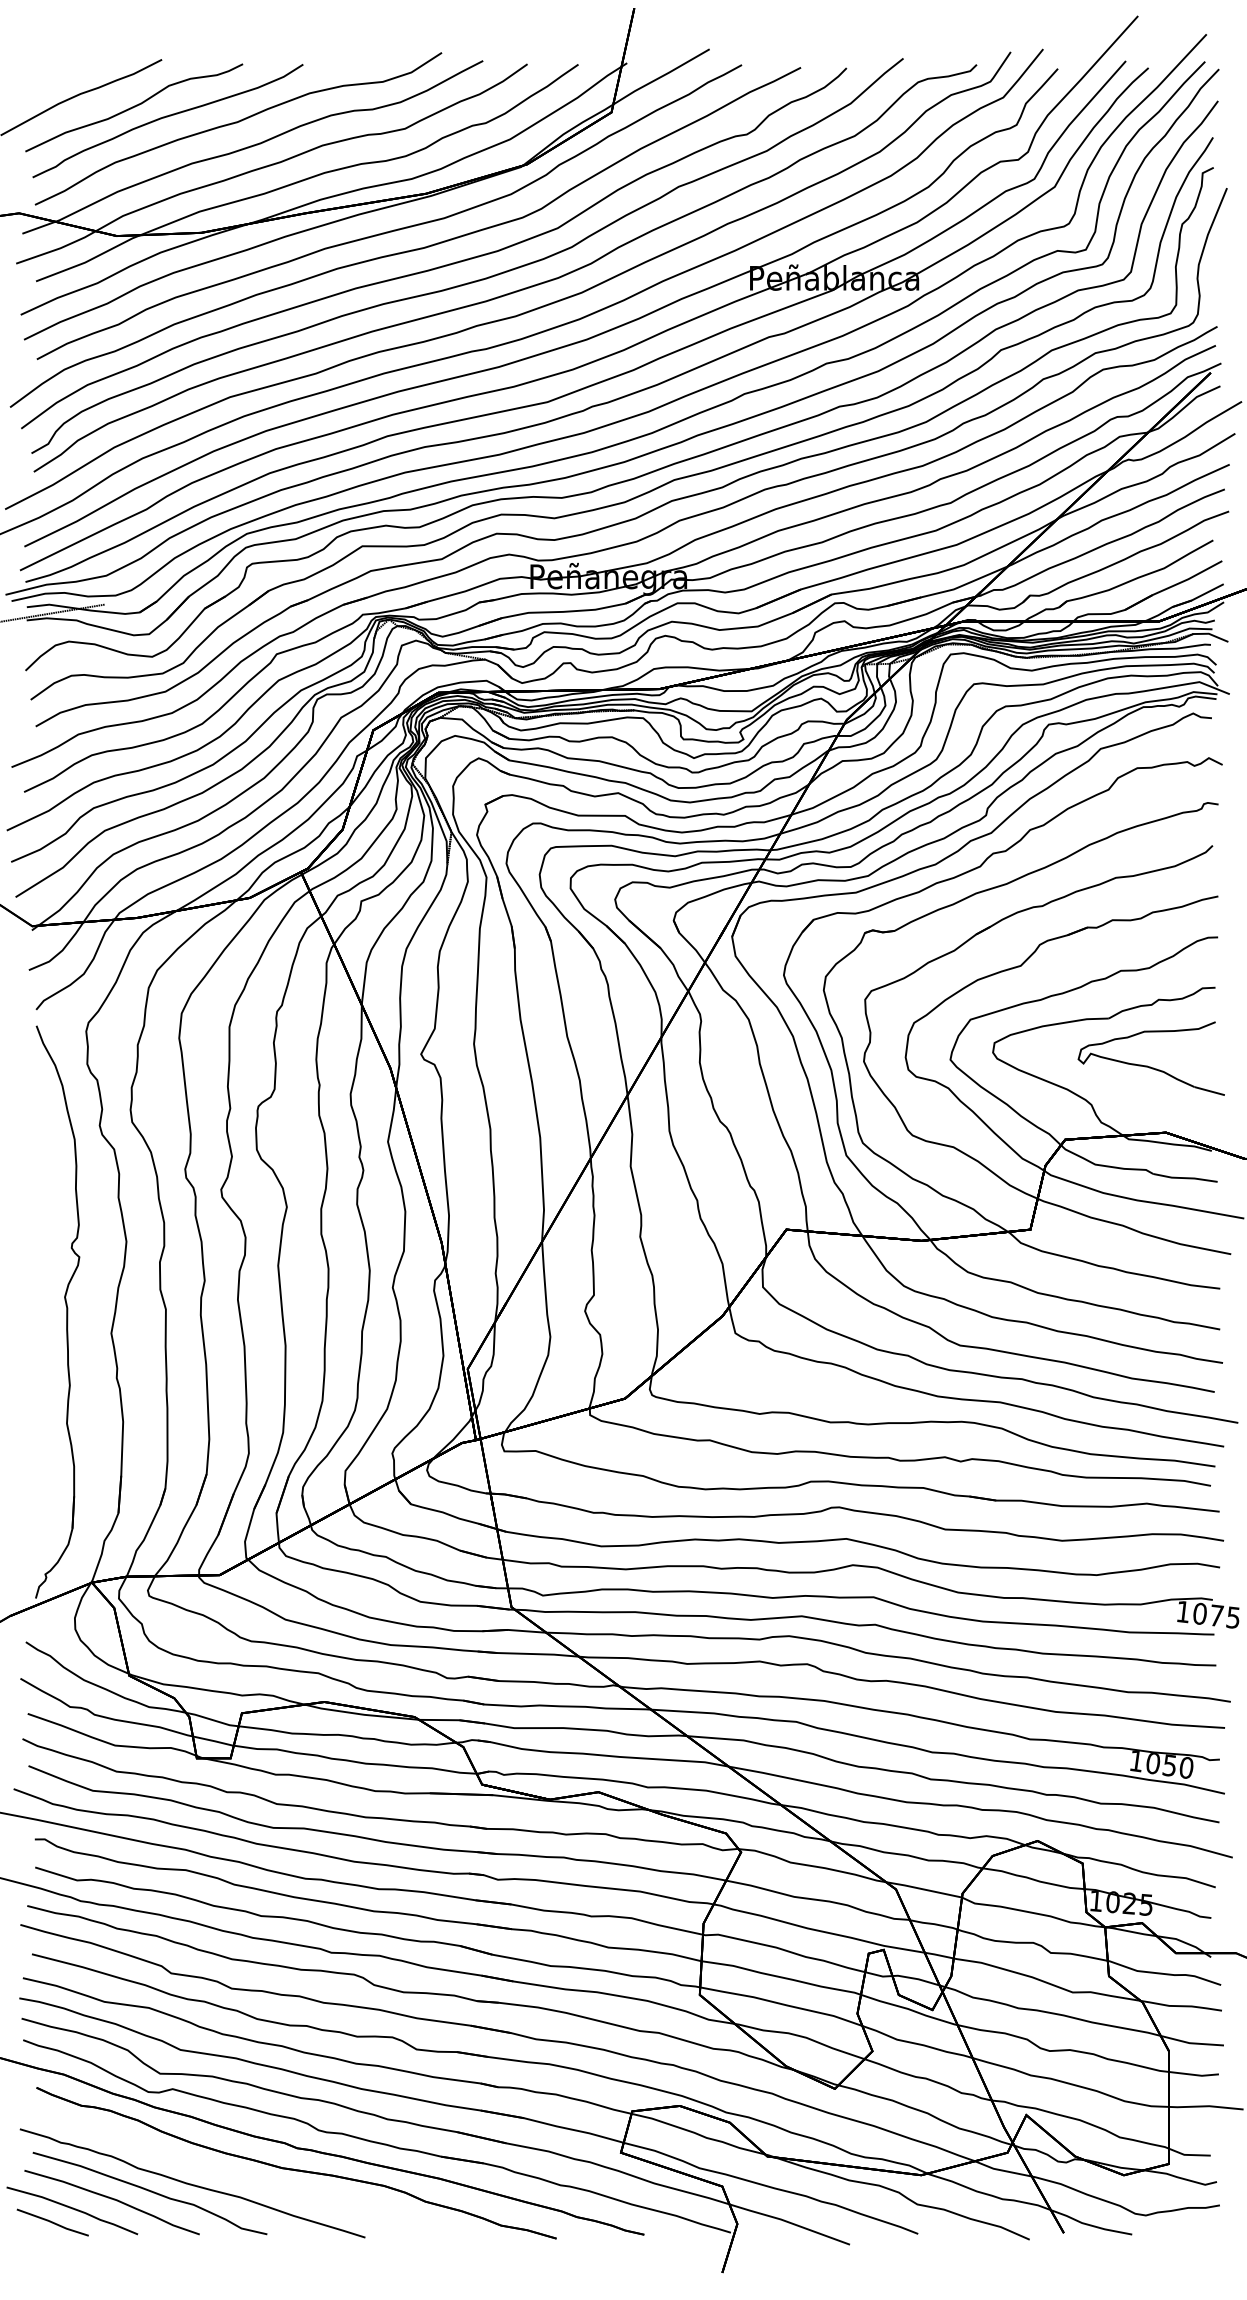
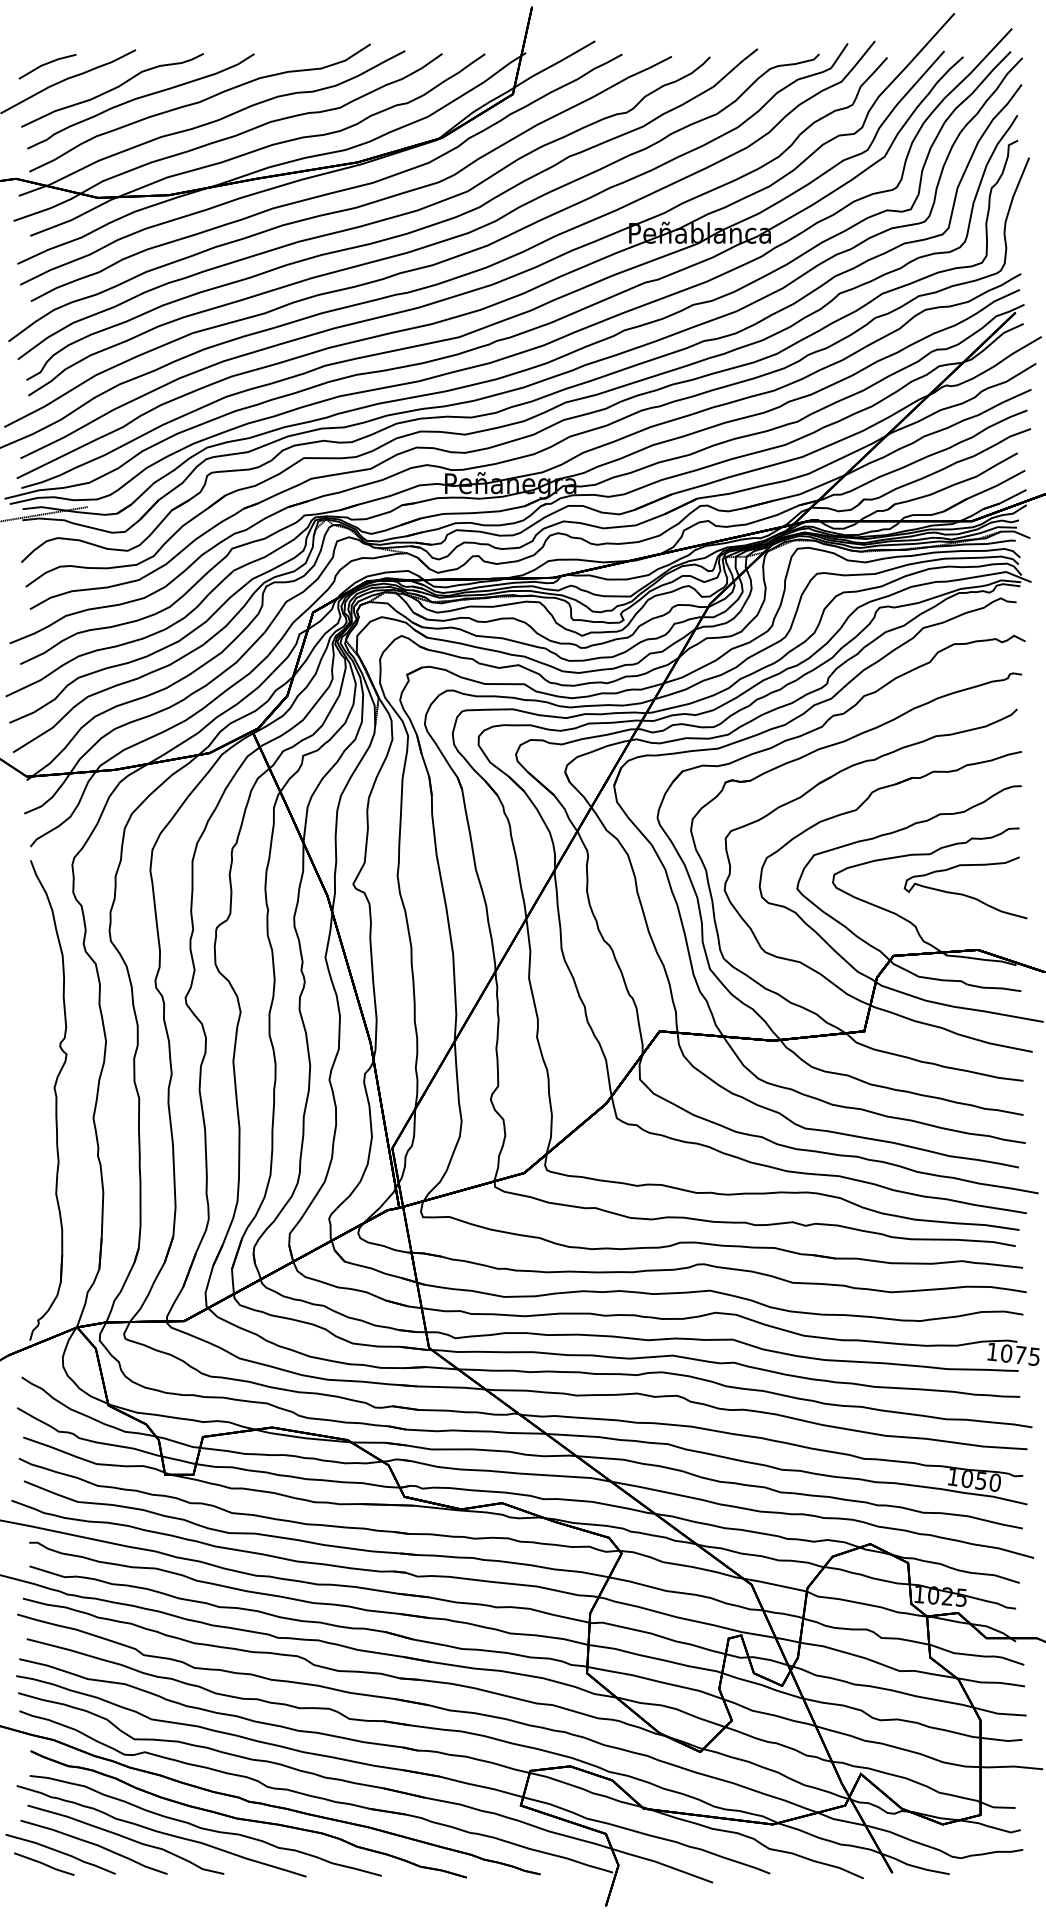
line: (56, 77) -> (47, 64), added
curve: (242, 2178) -> (203, 1827), added

